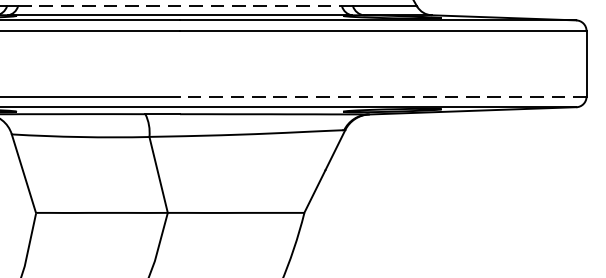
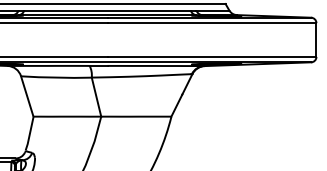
line: (181, 6) -> (108, 10), dashed -> solid
line: (382, 95) -> (211, 56), dashed -> solid

